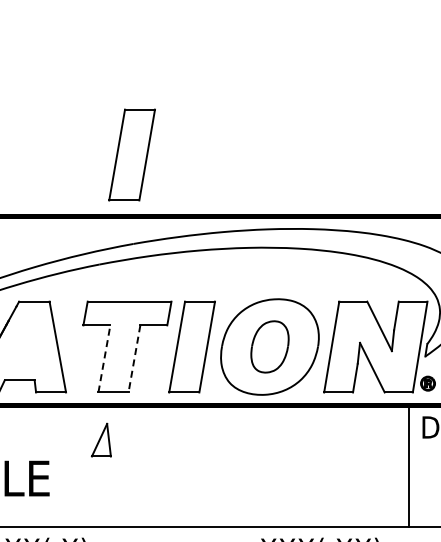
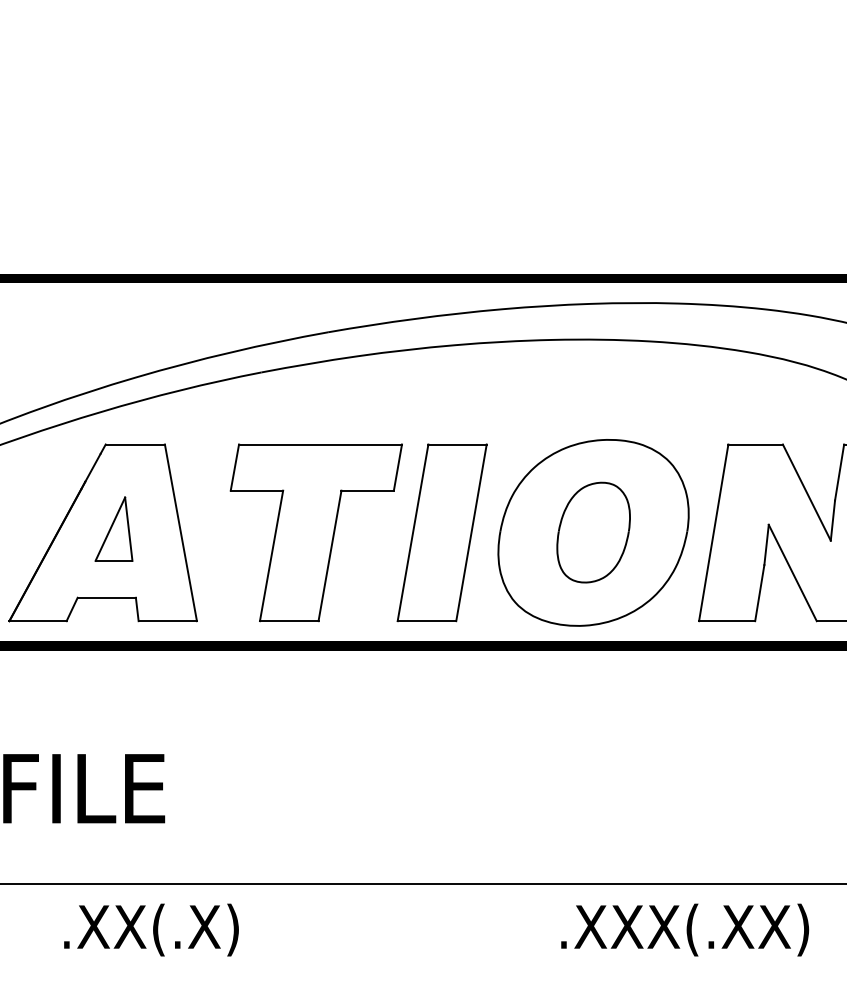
part: (131, 154) -> (324, 158), removed
line: (104, 358) -> (271, 555), dashed -> solid
line: (134, 359) -> (330, 557), dashed -> solid
part: (100, 439) -> (112, 527), moved

